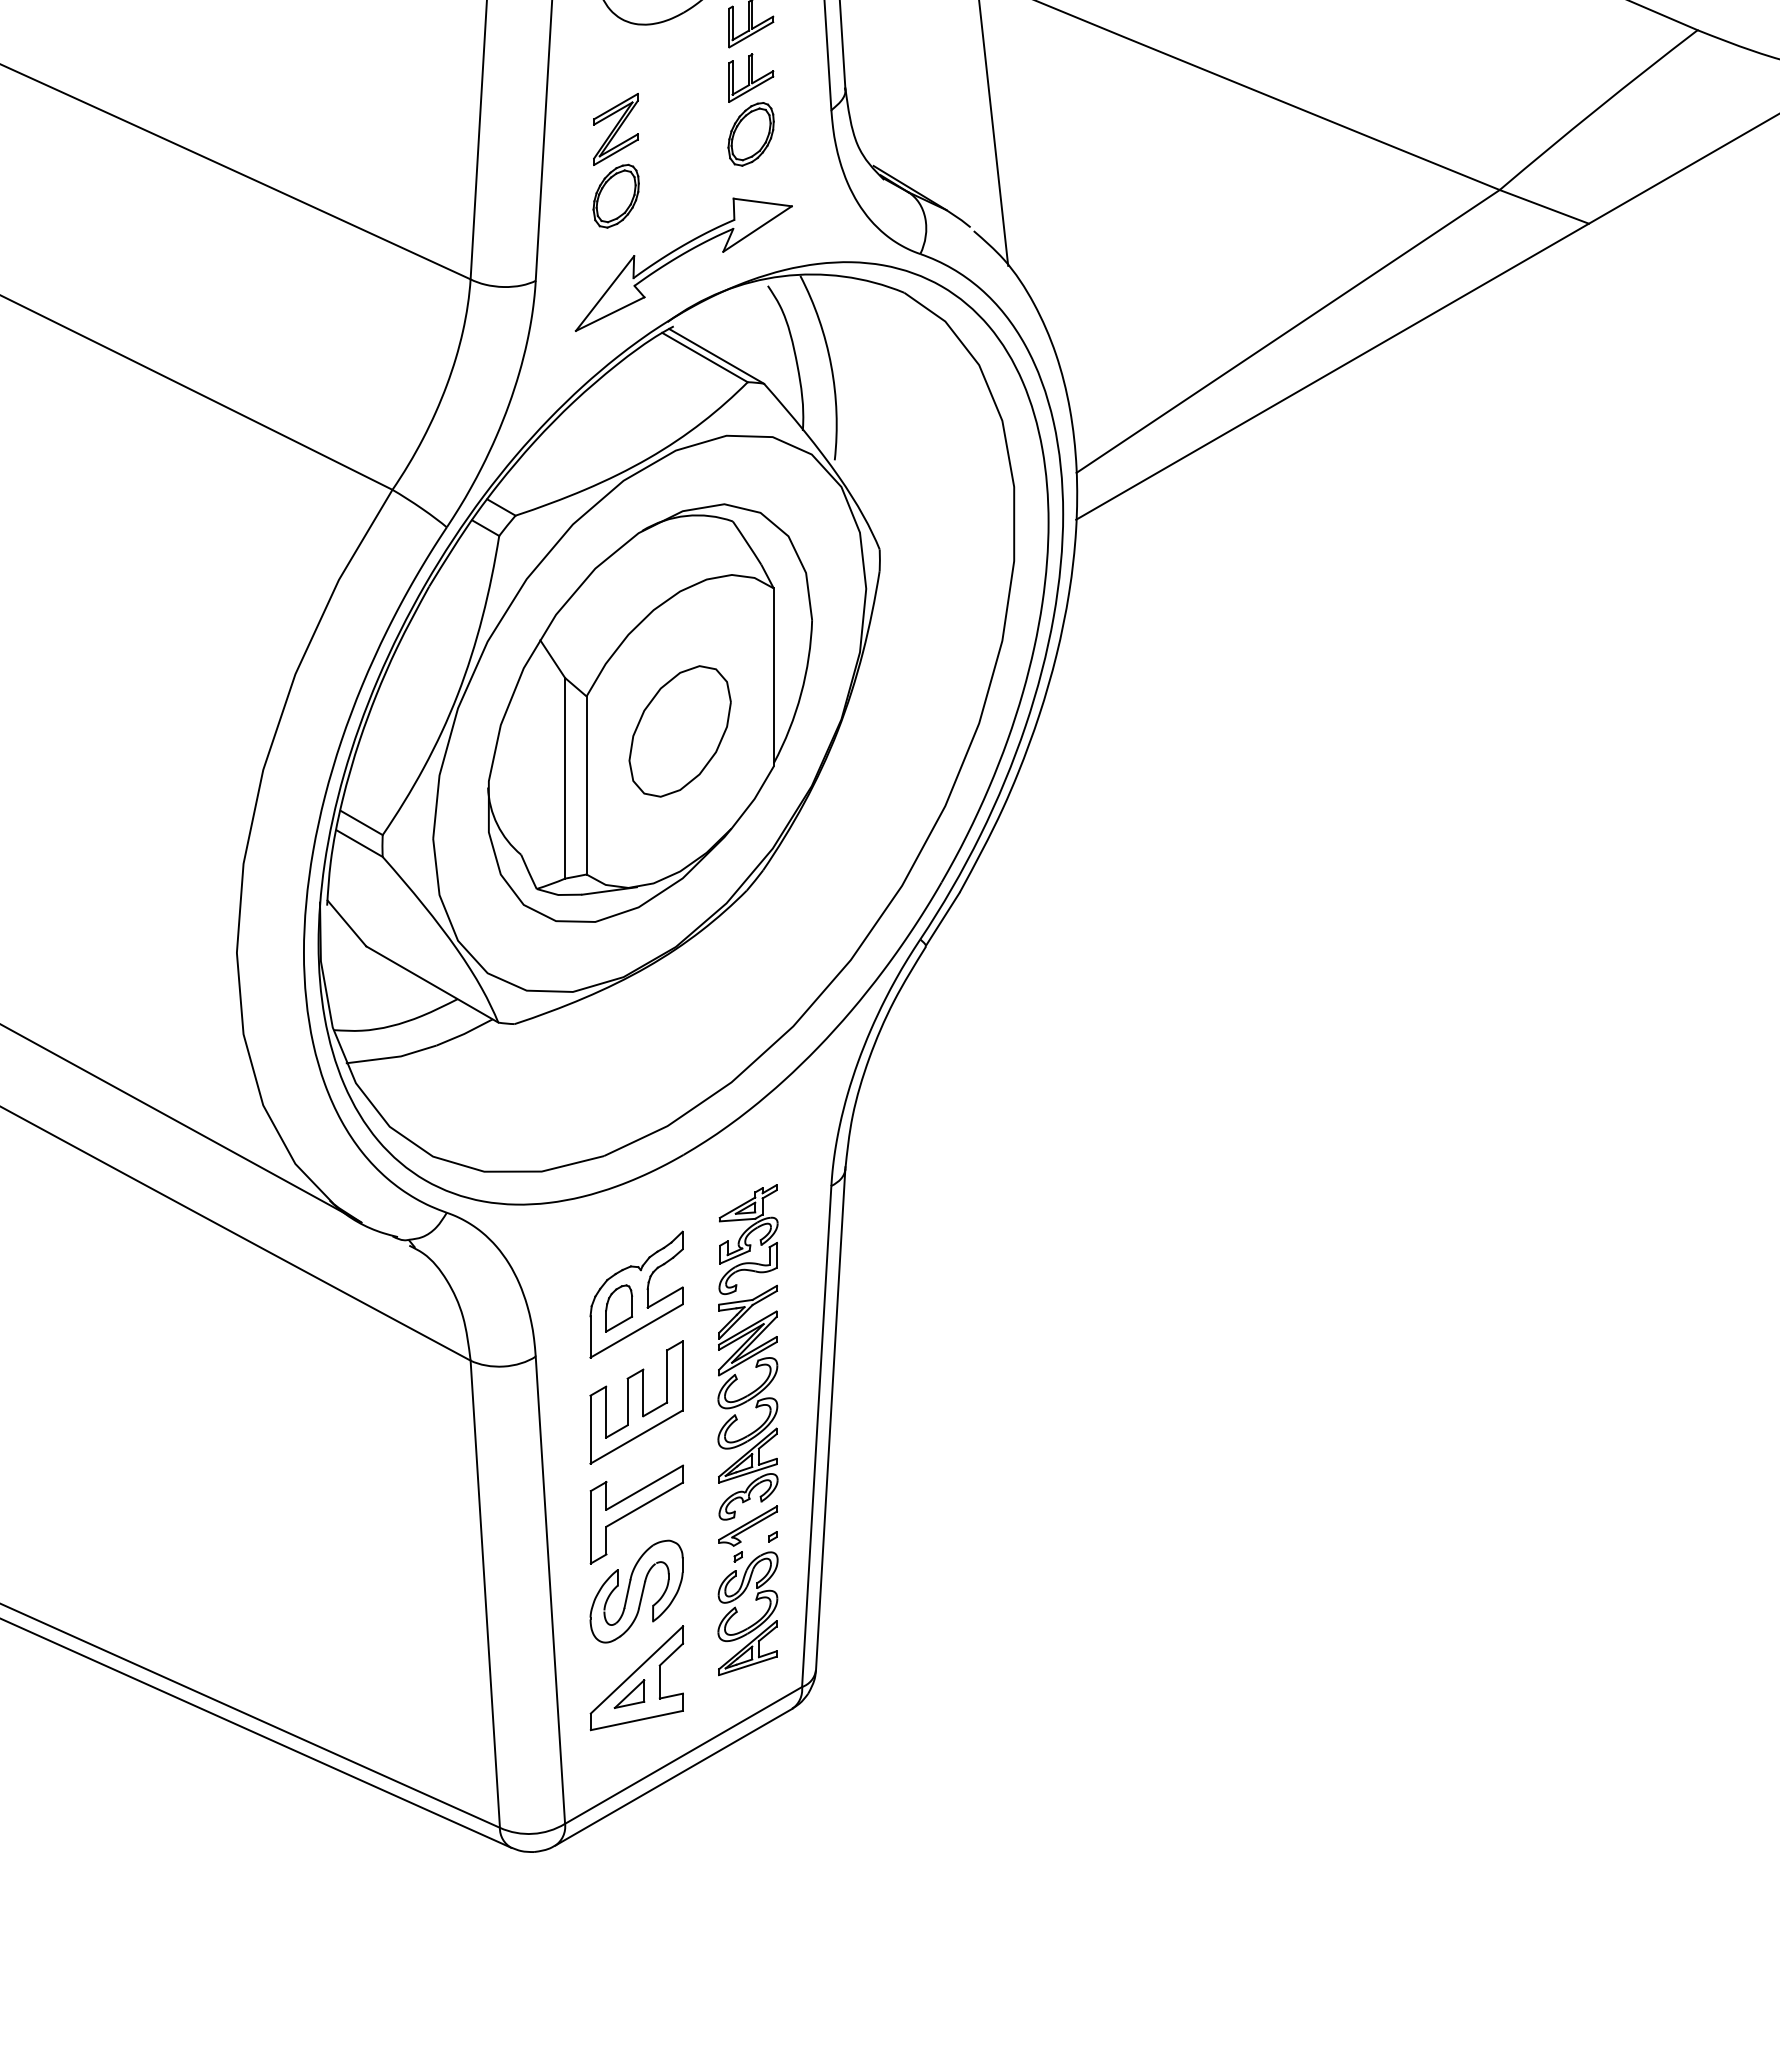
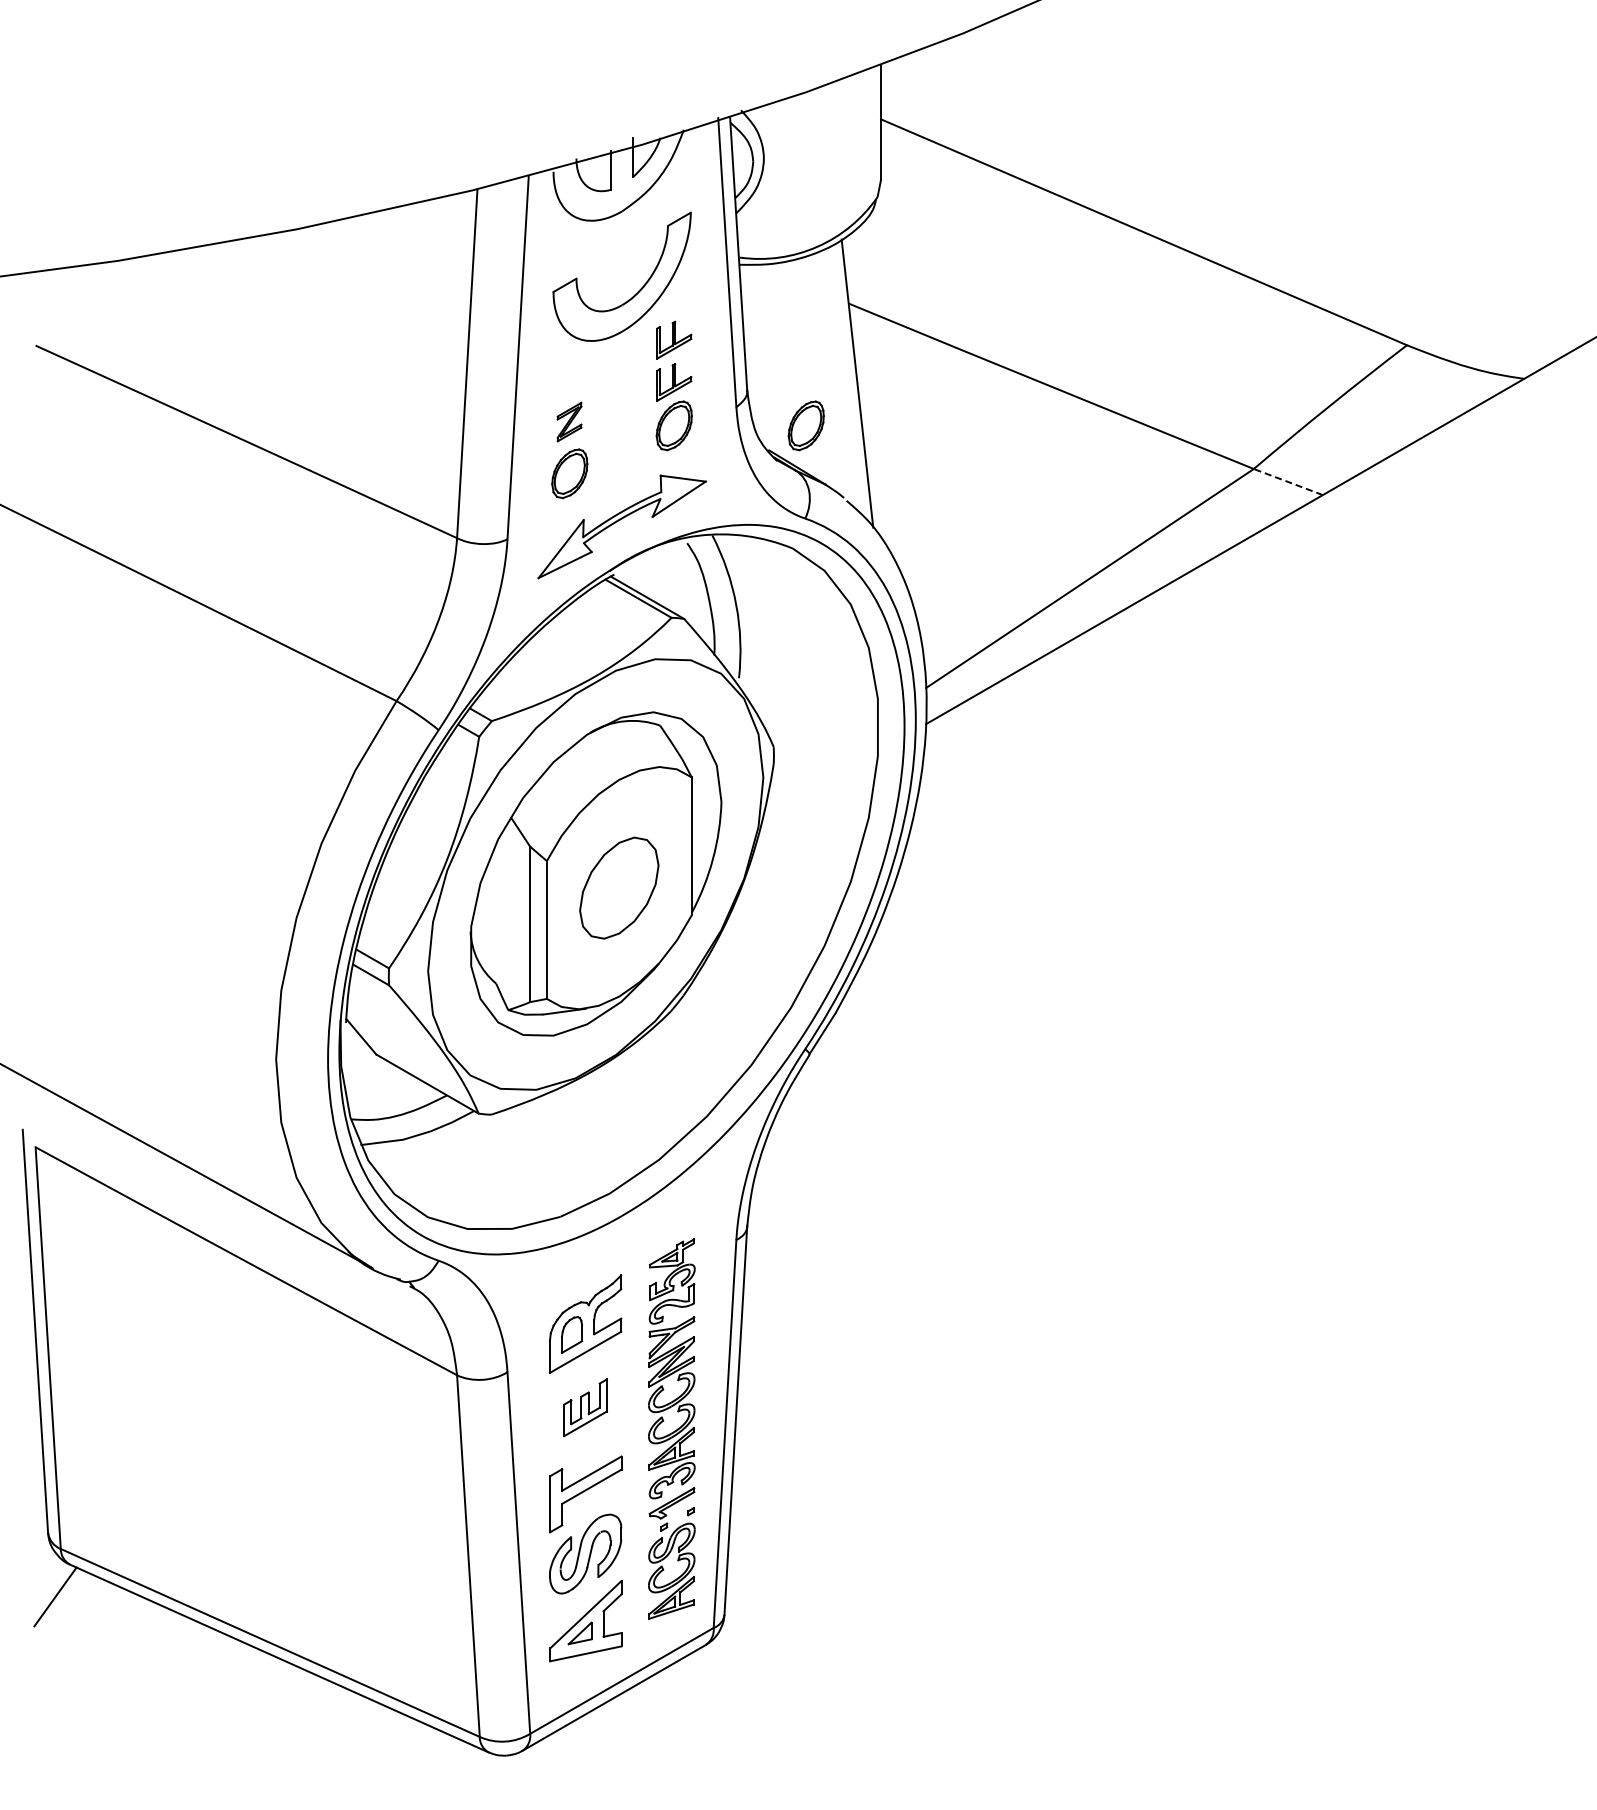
part: (615, 128) -> (569, 421), size x0.7
part: (920, 133) -> (805, 425), added
line: (1544, 207) -> (1288, 482), solid -> dashed
part: (636, 1402) -> (585, 1407), size x0.6

